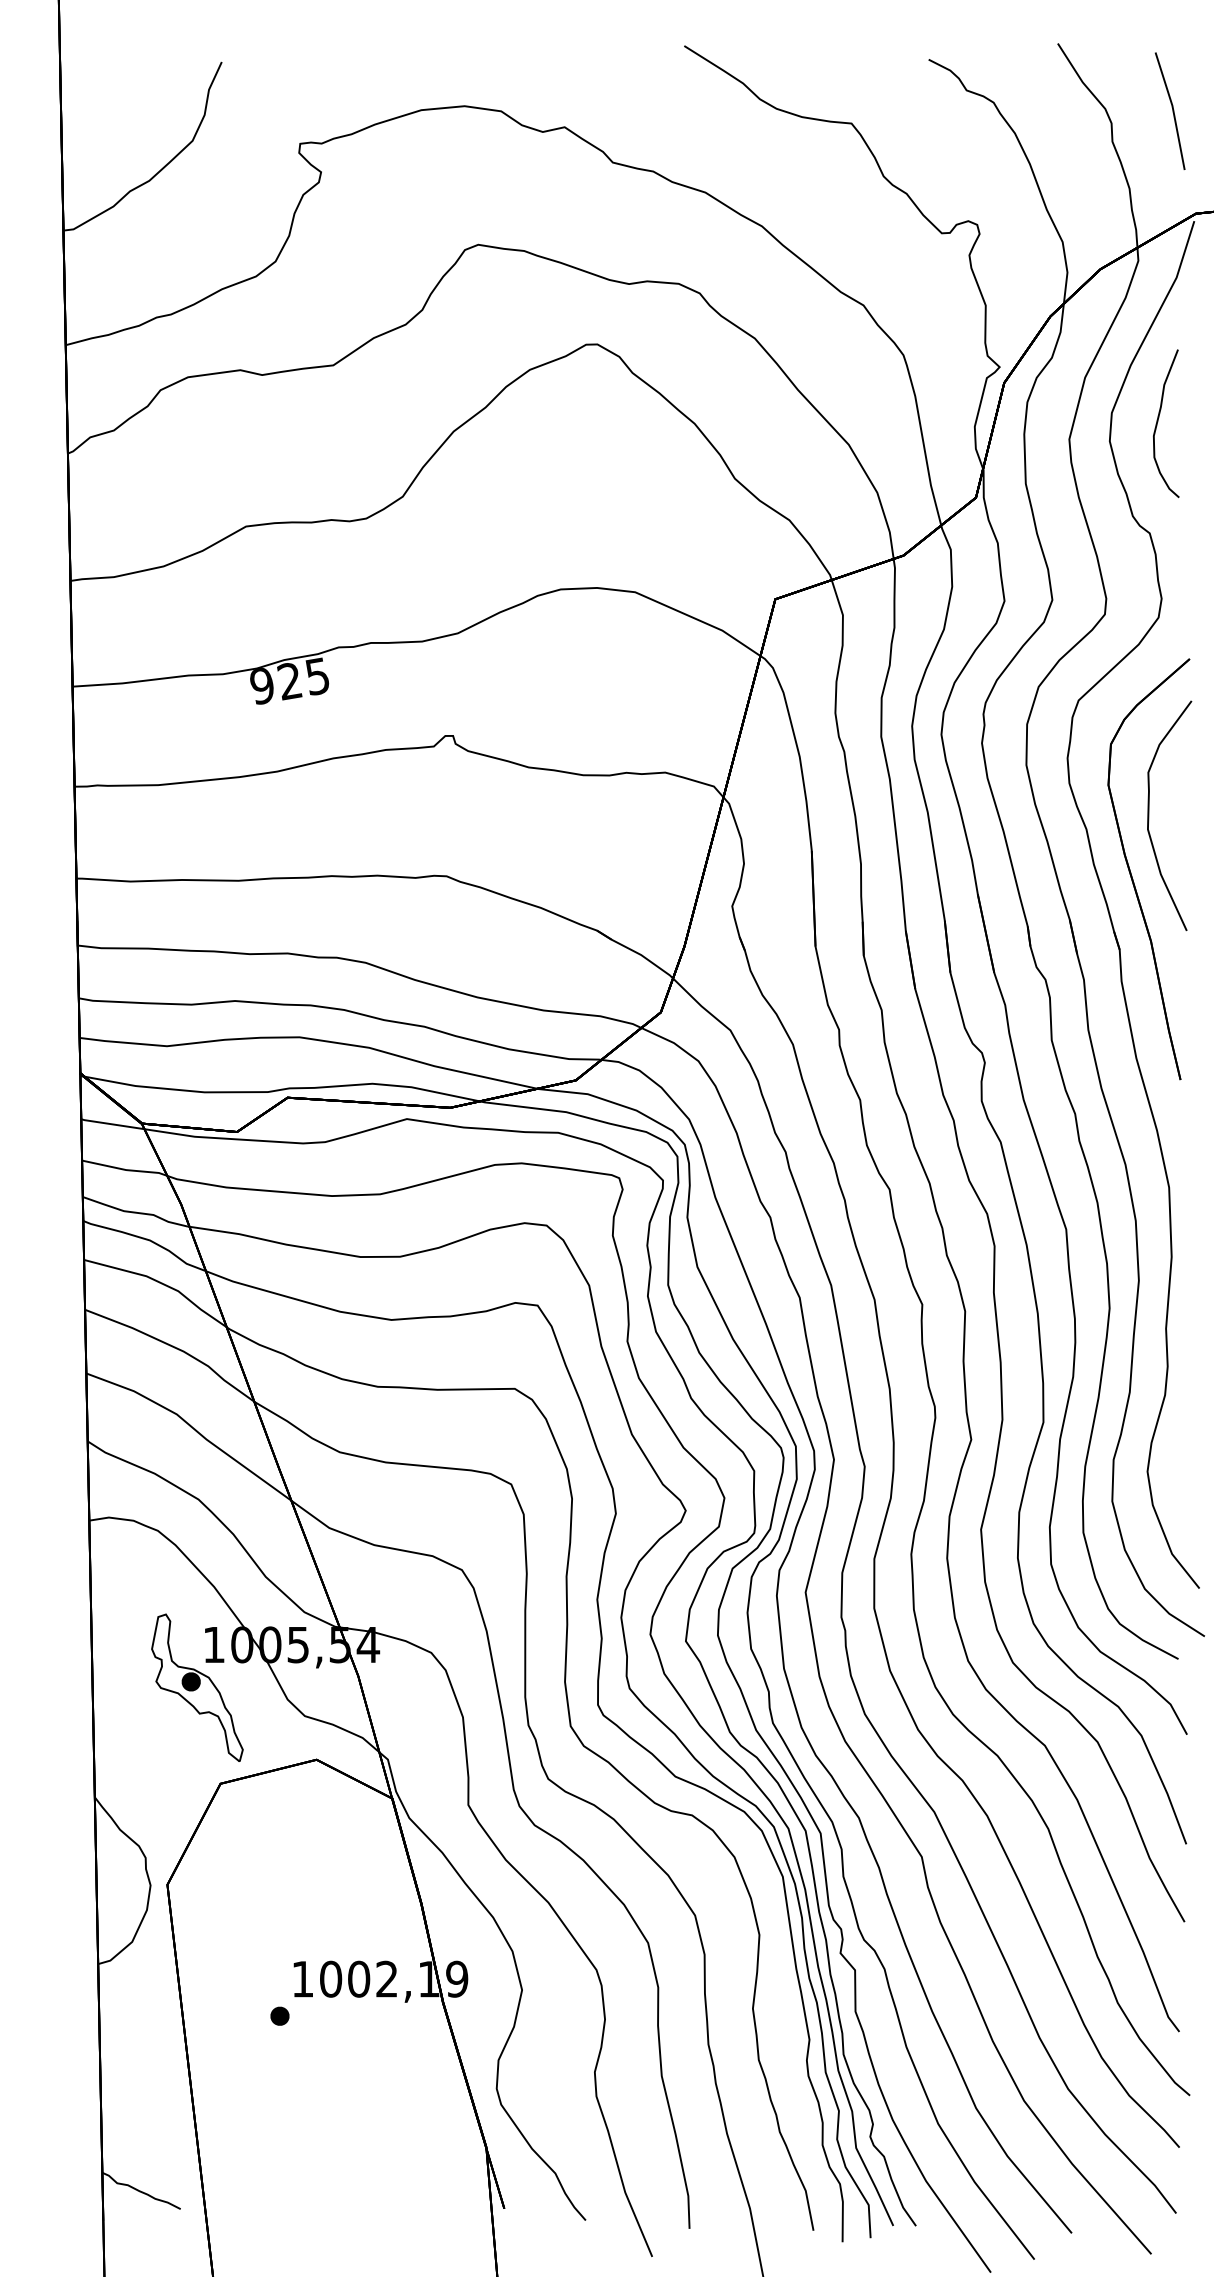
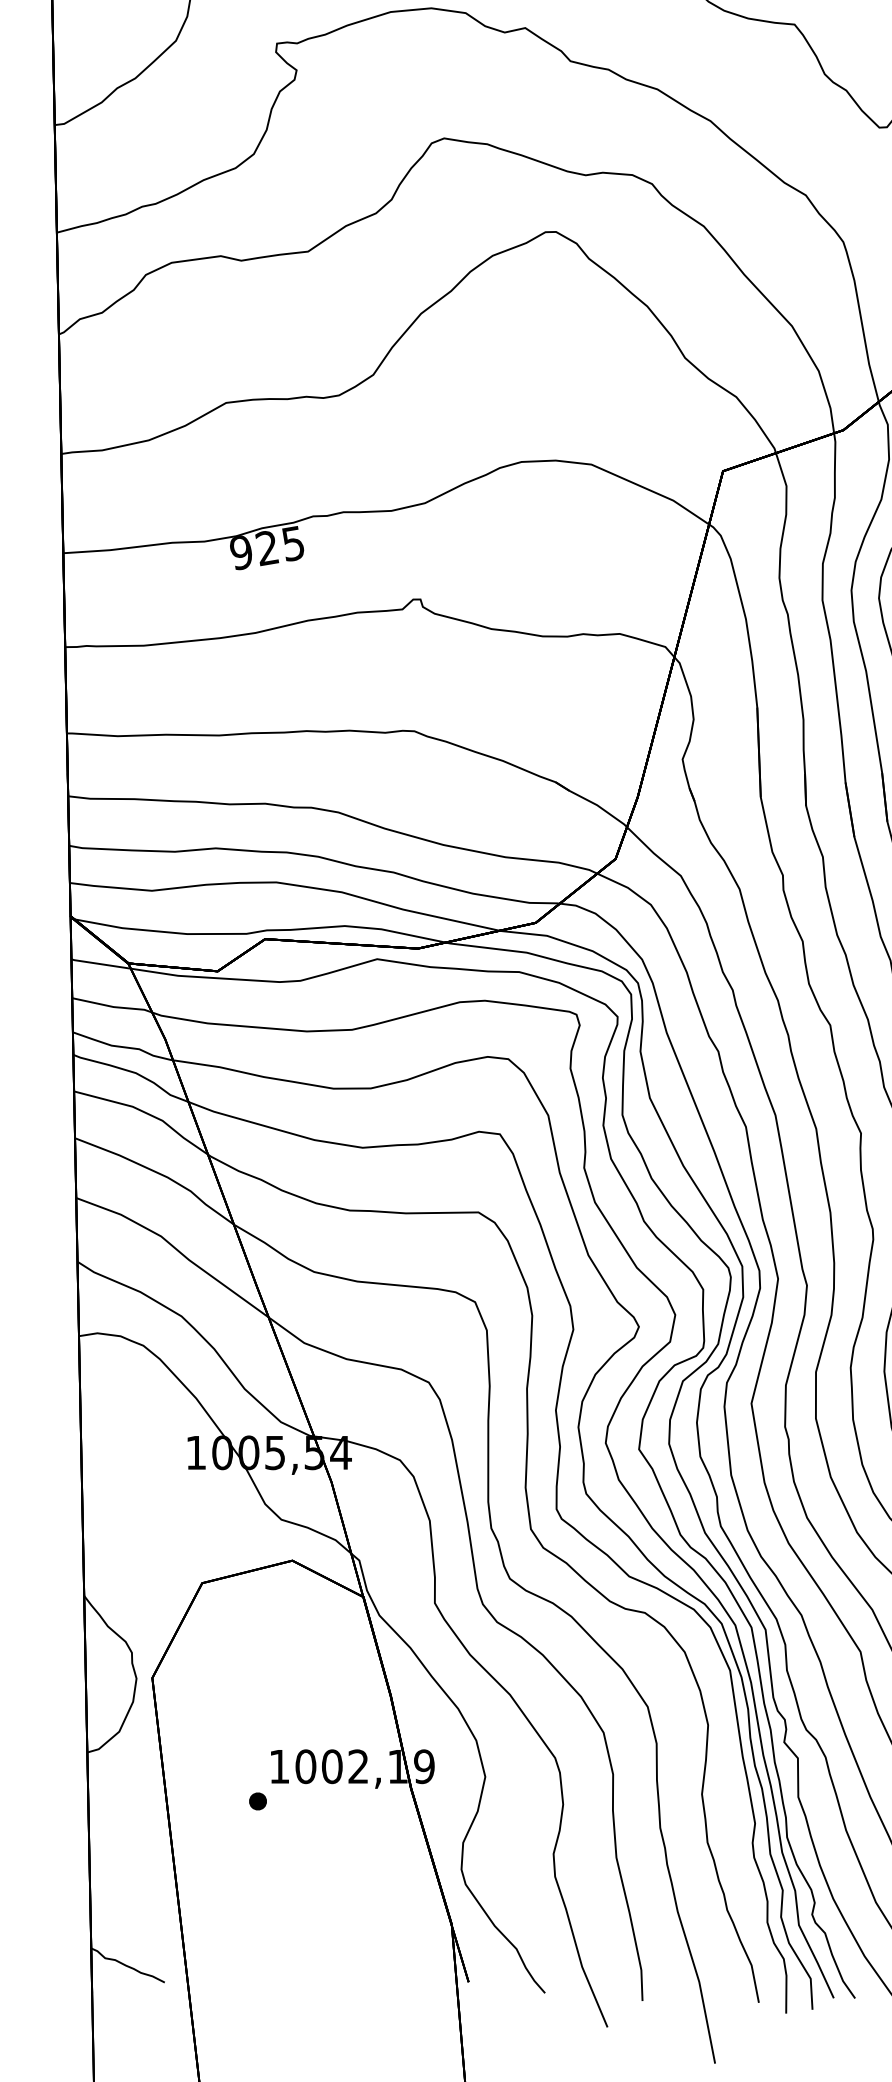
part: (197, 1687) -> (180, 1492), removed

